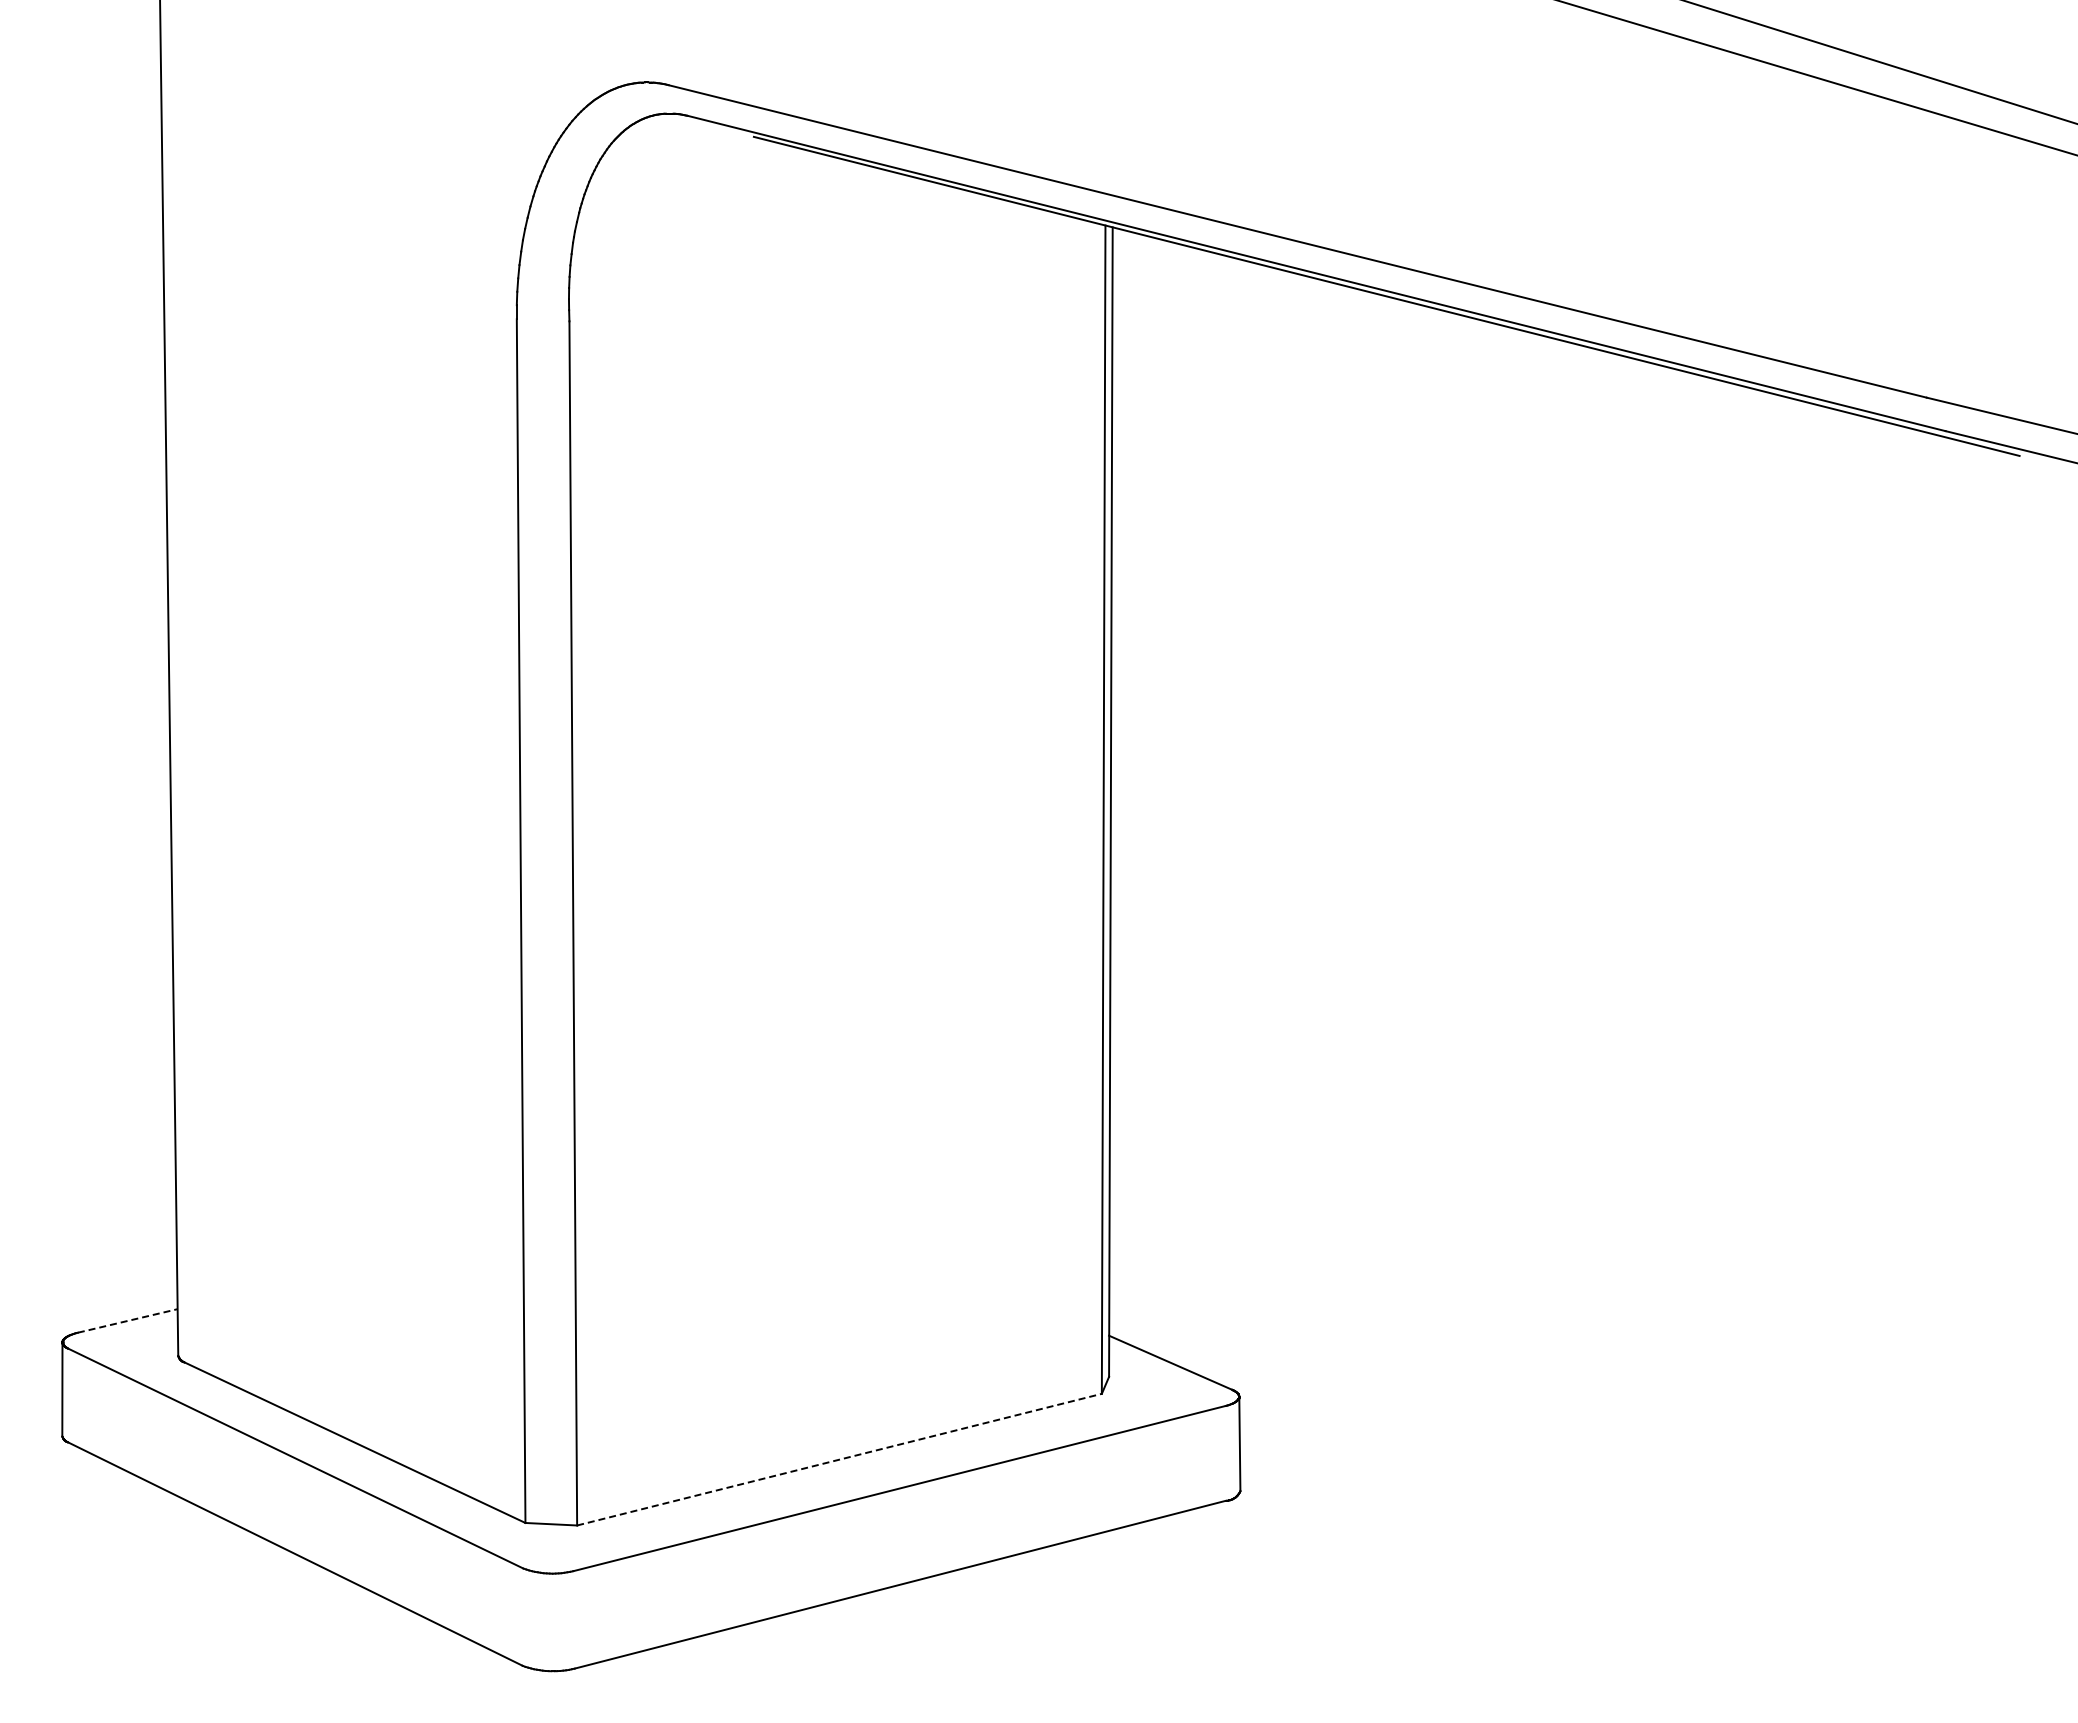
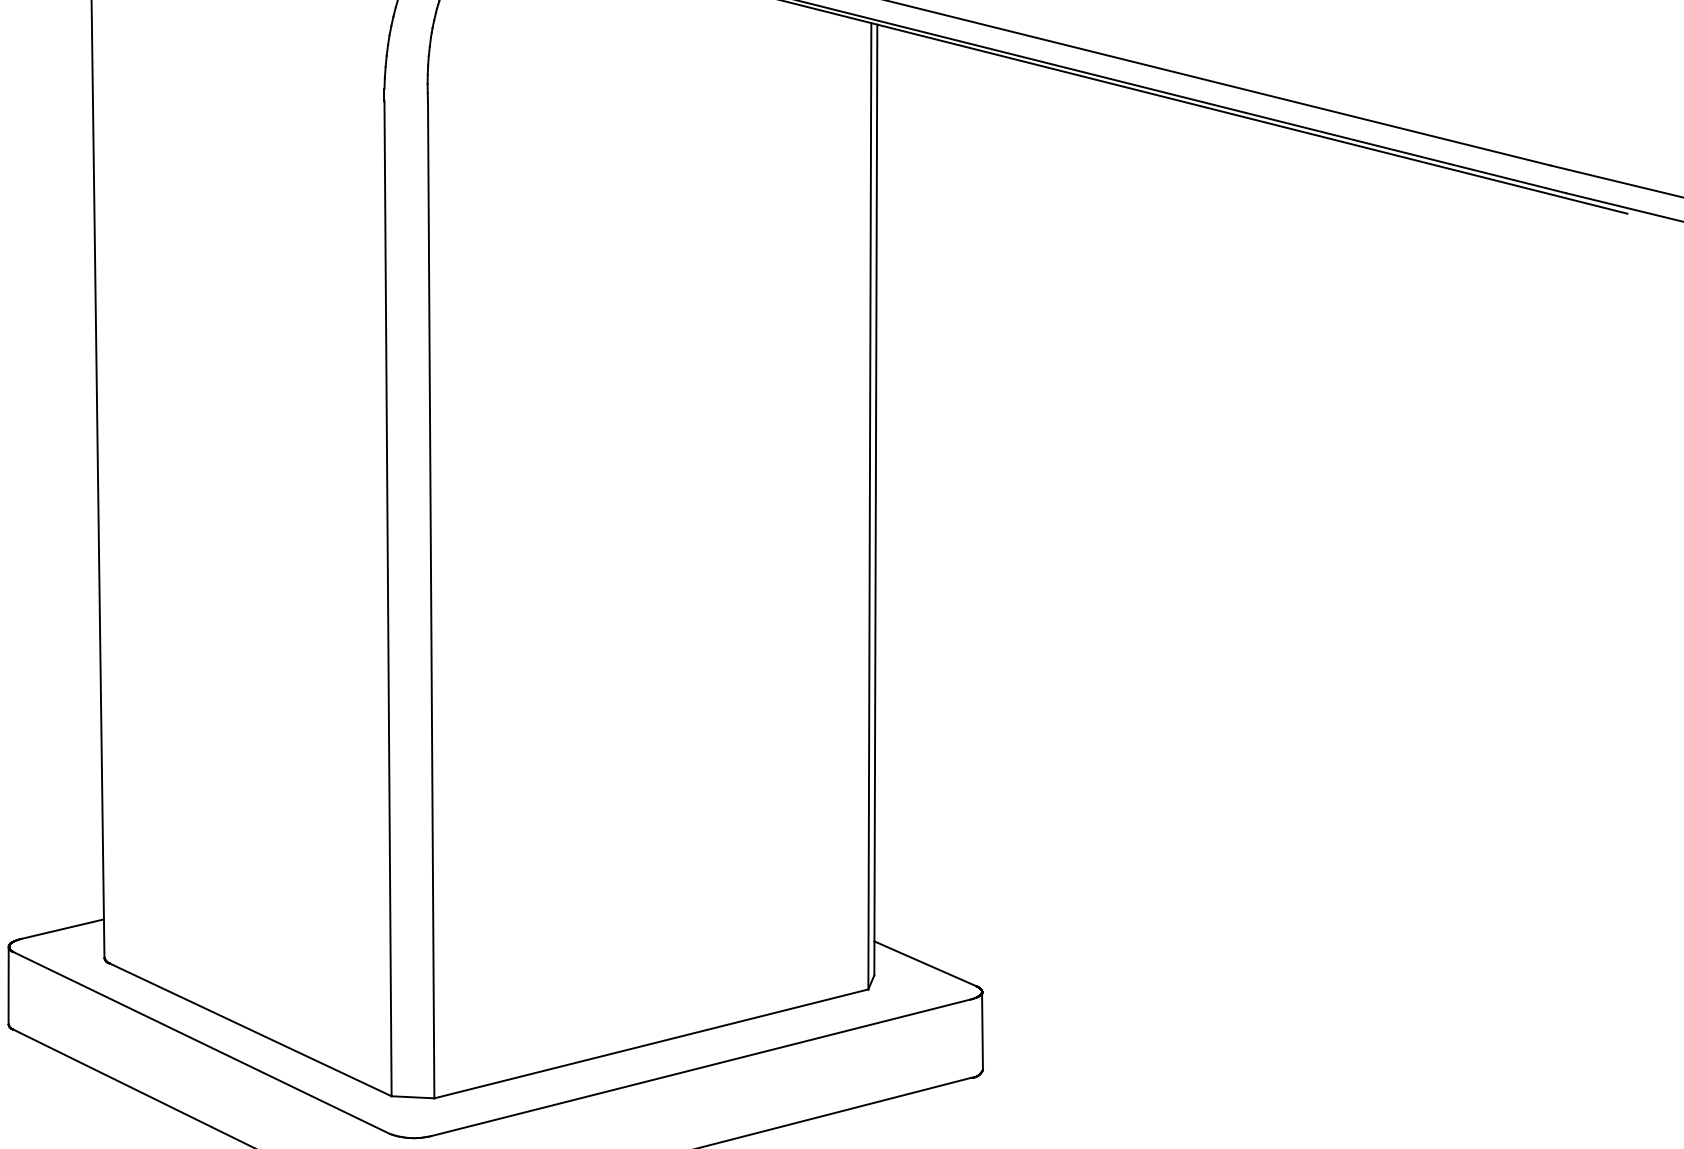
line: (128, 1320) -> (63, 928), dashed -> solid
line: (839, 1459) -> (651, 1043), dashed -> solid

